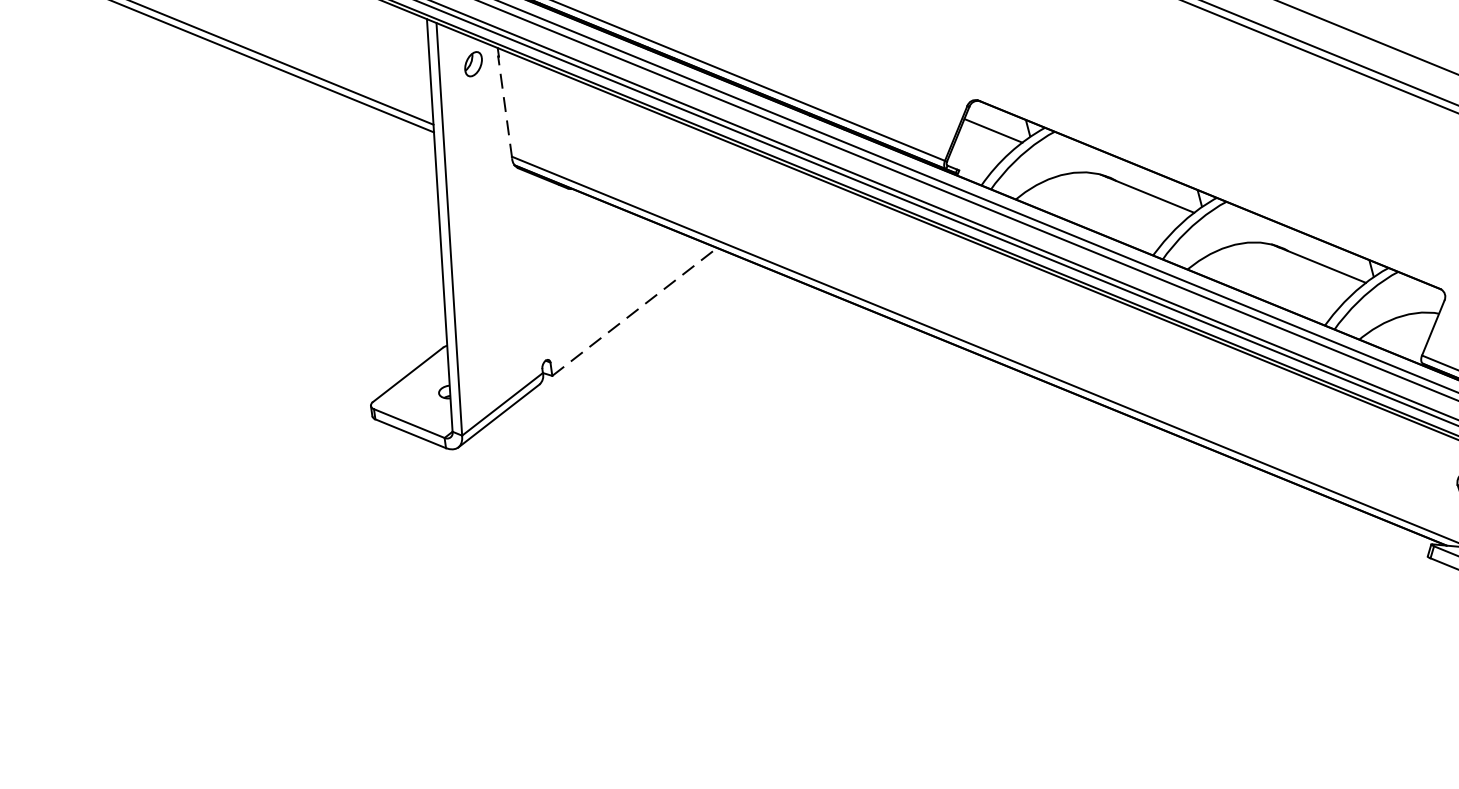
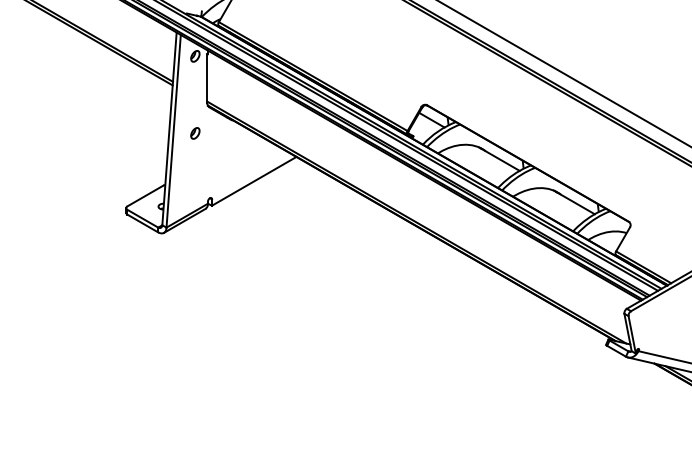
line: (505, 105) -> (207, 77), dashed -> solid
part: (496, 227) -> (195, 133), added
line: (635, 312) -> (254, 181), dashed -> solid

